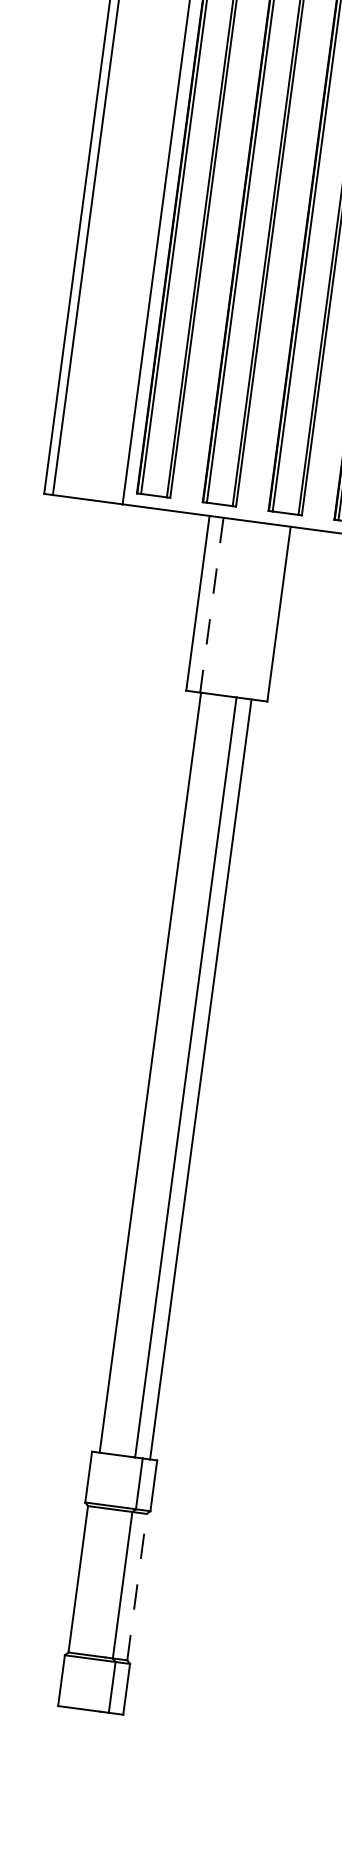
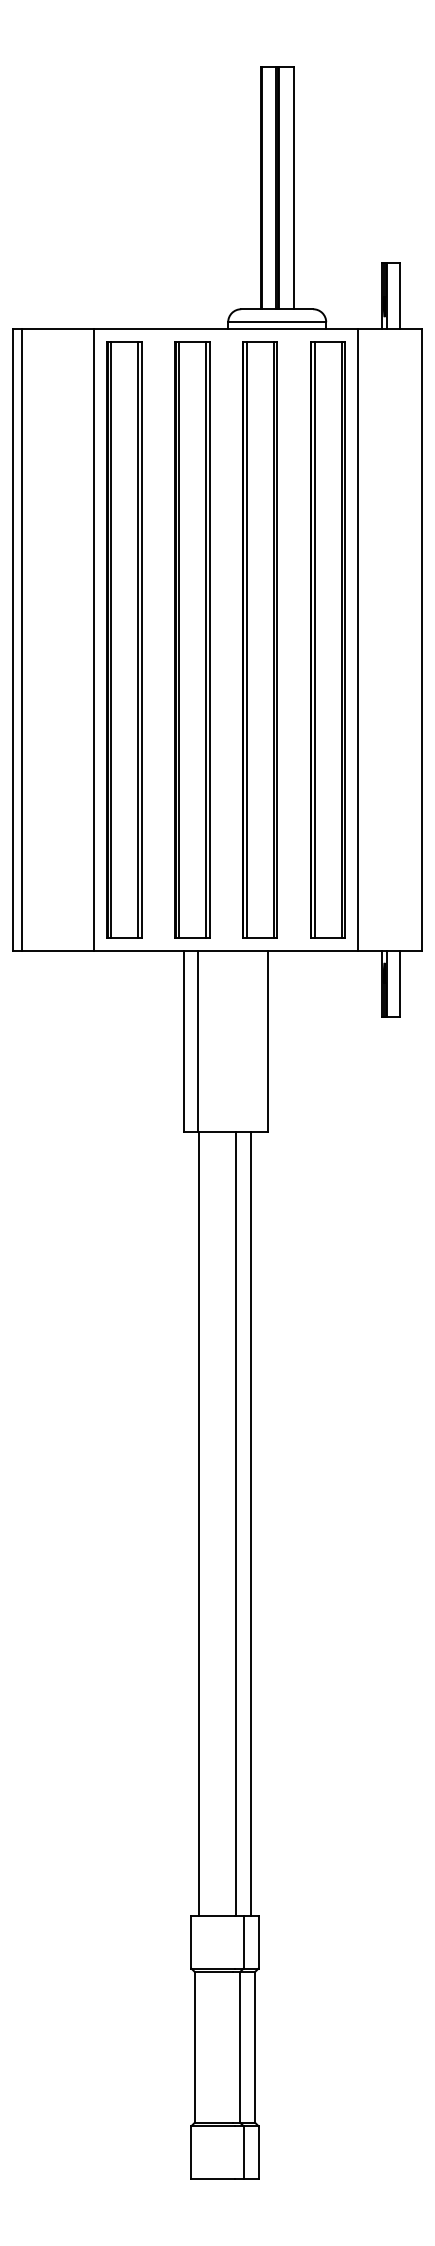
line: (212, 605) -> (198, 1041), dashed -> solid
line: (137, 1587) -> (255, 2047), dashed -> solid

